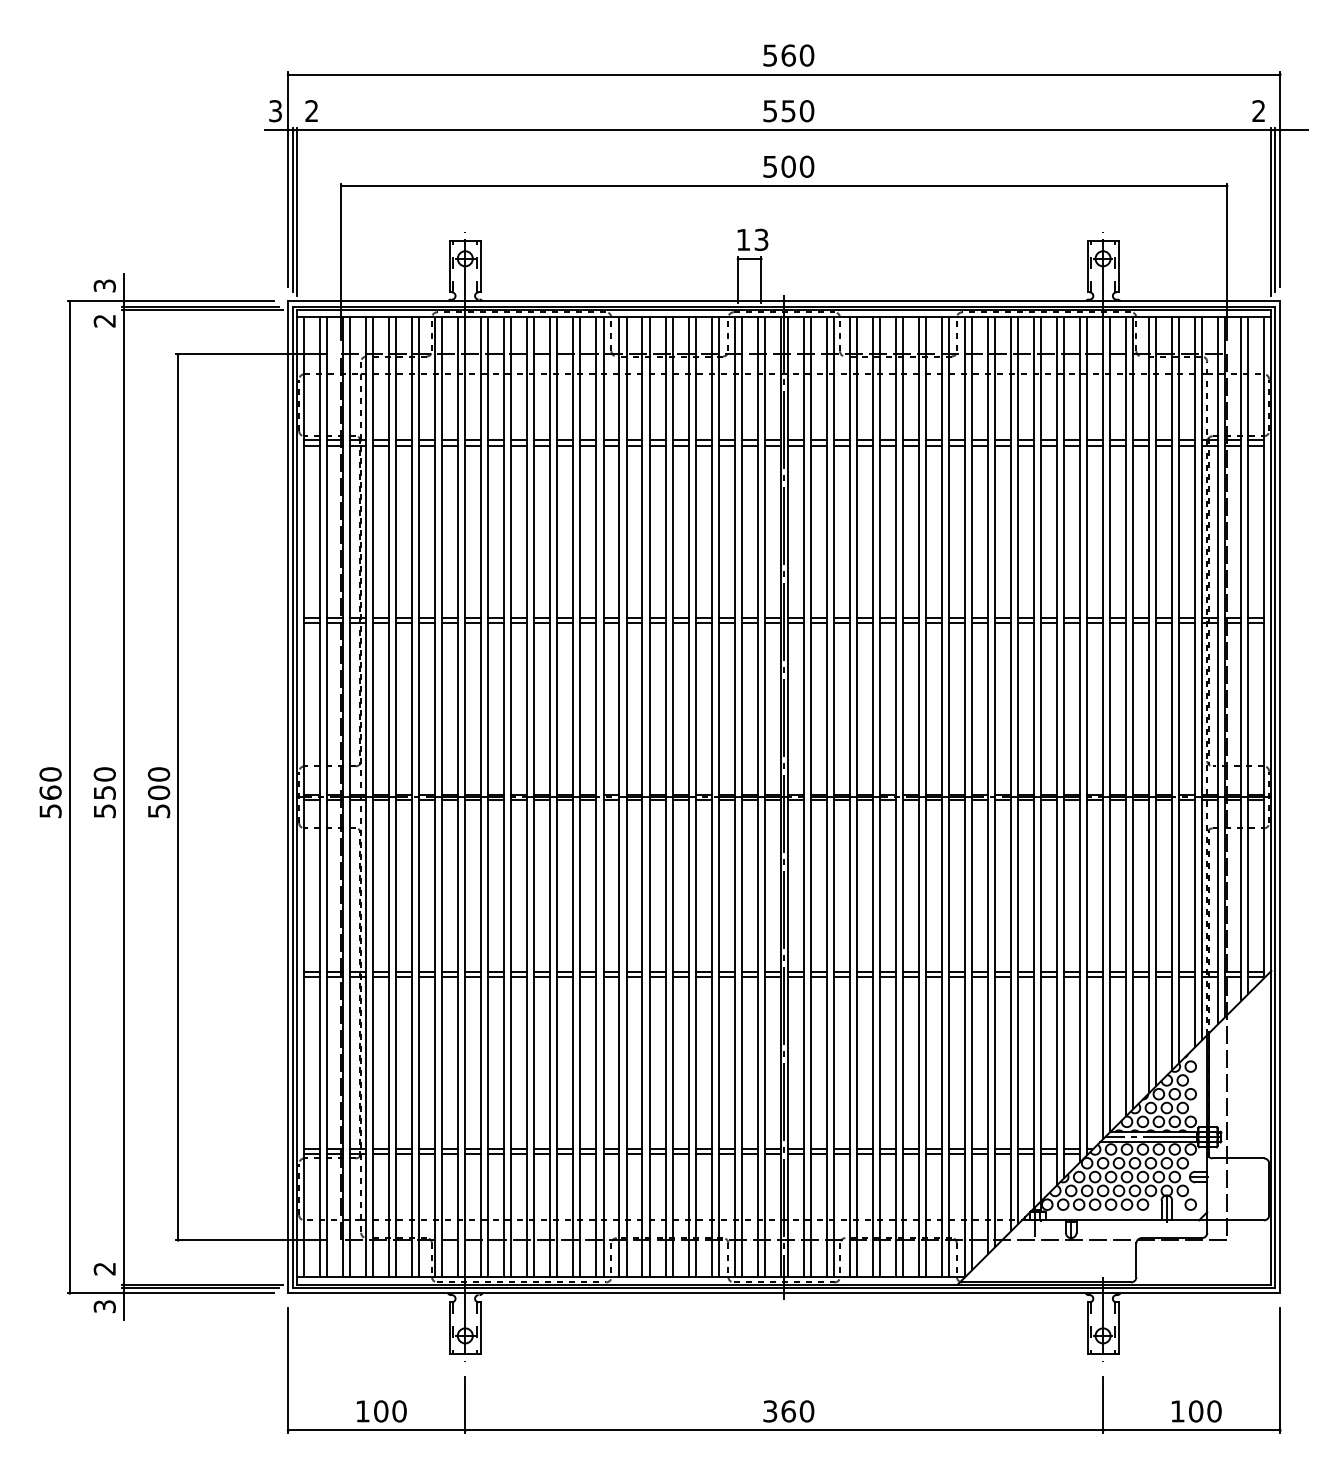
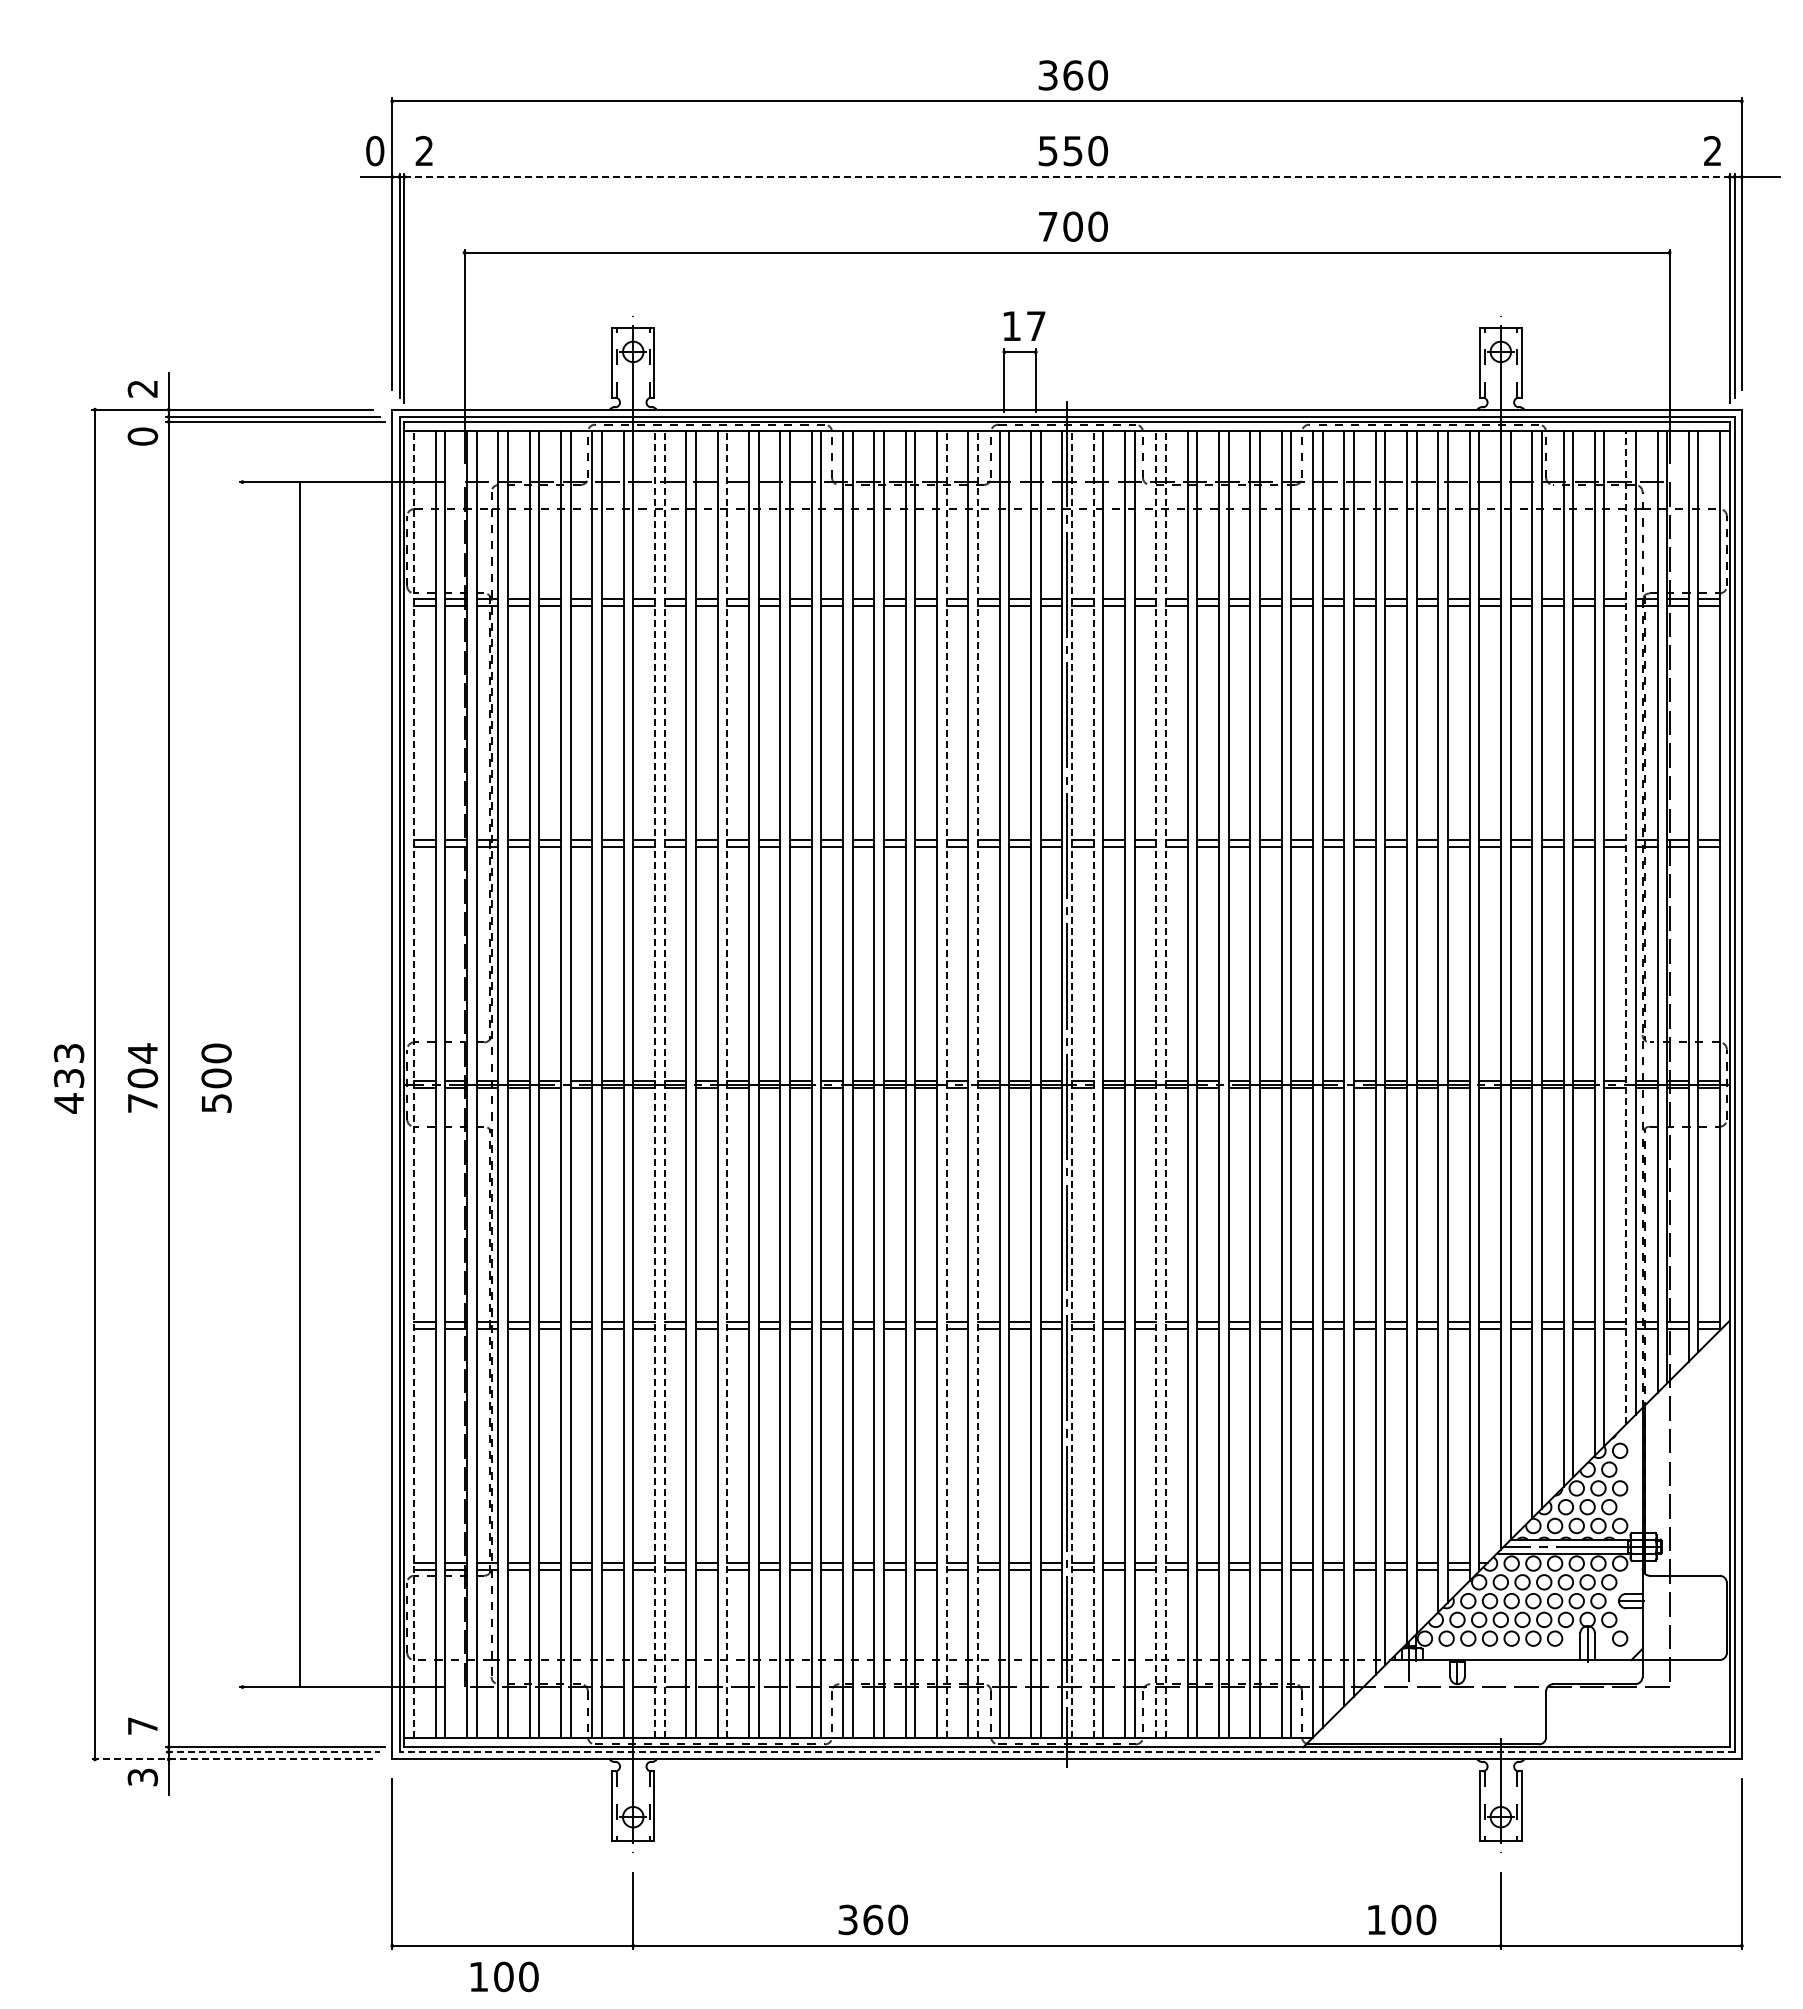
text: (770, 54) -> (1048, 74), 560 -> 360
text: (275, 111) -> (375, 151), 3 -> 0
line: (784, 130) -> (1067, 177), solid -> dashed
text: (769, 166) -> (1047, 226), 500 -> 700
text: (761, 240) -> (1036, 326), 13 -> 17
text: (104, 285) -> (142, 388), 3 -> 2
text: (104, 320) -> (142, 436), 2 -> 0
line: (1195, 681) -> (1626, 927), solid -> dashed
text: (50, 792) -> (68, 1078), 560 -> 433
text: (104, 792) -> (142, 1077), 550 -> 704
line: (178, 797) -> (299, 1084), moved
line: (303, 797) -> (413, 1084), solid -> dashed
line: (480, 797) -> (654, 1084), solid -> dashed
line: (488, 797) -> (664, 1084), solid -> dashed
line: (534, 797) -> (727, 1084), solid -> dashed
line: (695, 797) -> (946, 1084), solid -> dashed
line: (718, 797) -> (977, 1084), solid -> dashed
line: (787, 797) -> (1071, 1084), solid -> dashed
line: (803, 797) -> (1093, 1084), solid -> dashed
line: (849, 797) -> (1156, 1084), solid -> dashed
line: (856, 797) -> (1165, 1084), solid -> dashed
text: (104, 1268) -> (142, 1725), 2 -> 7
line: (200, 1288) -> (273, 1752), solid -> dashed
line: (784, 1288) -> (1067, 1752), solid -> dashed
line: (171, 1293) -> (233, 1759), solid -> dashed
text: (381, 1411) -> (504, 1976), moved
text: (788, 1411) -> (872, 1919), moved
text: (1196, 1411) -> (1402, 1919), moved

